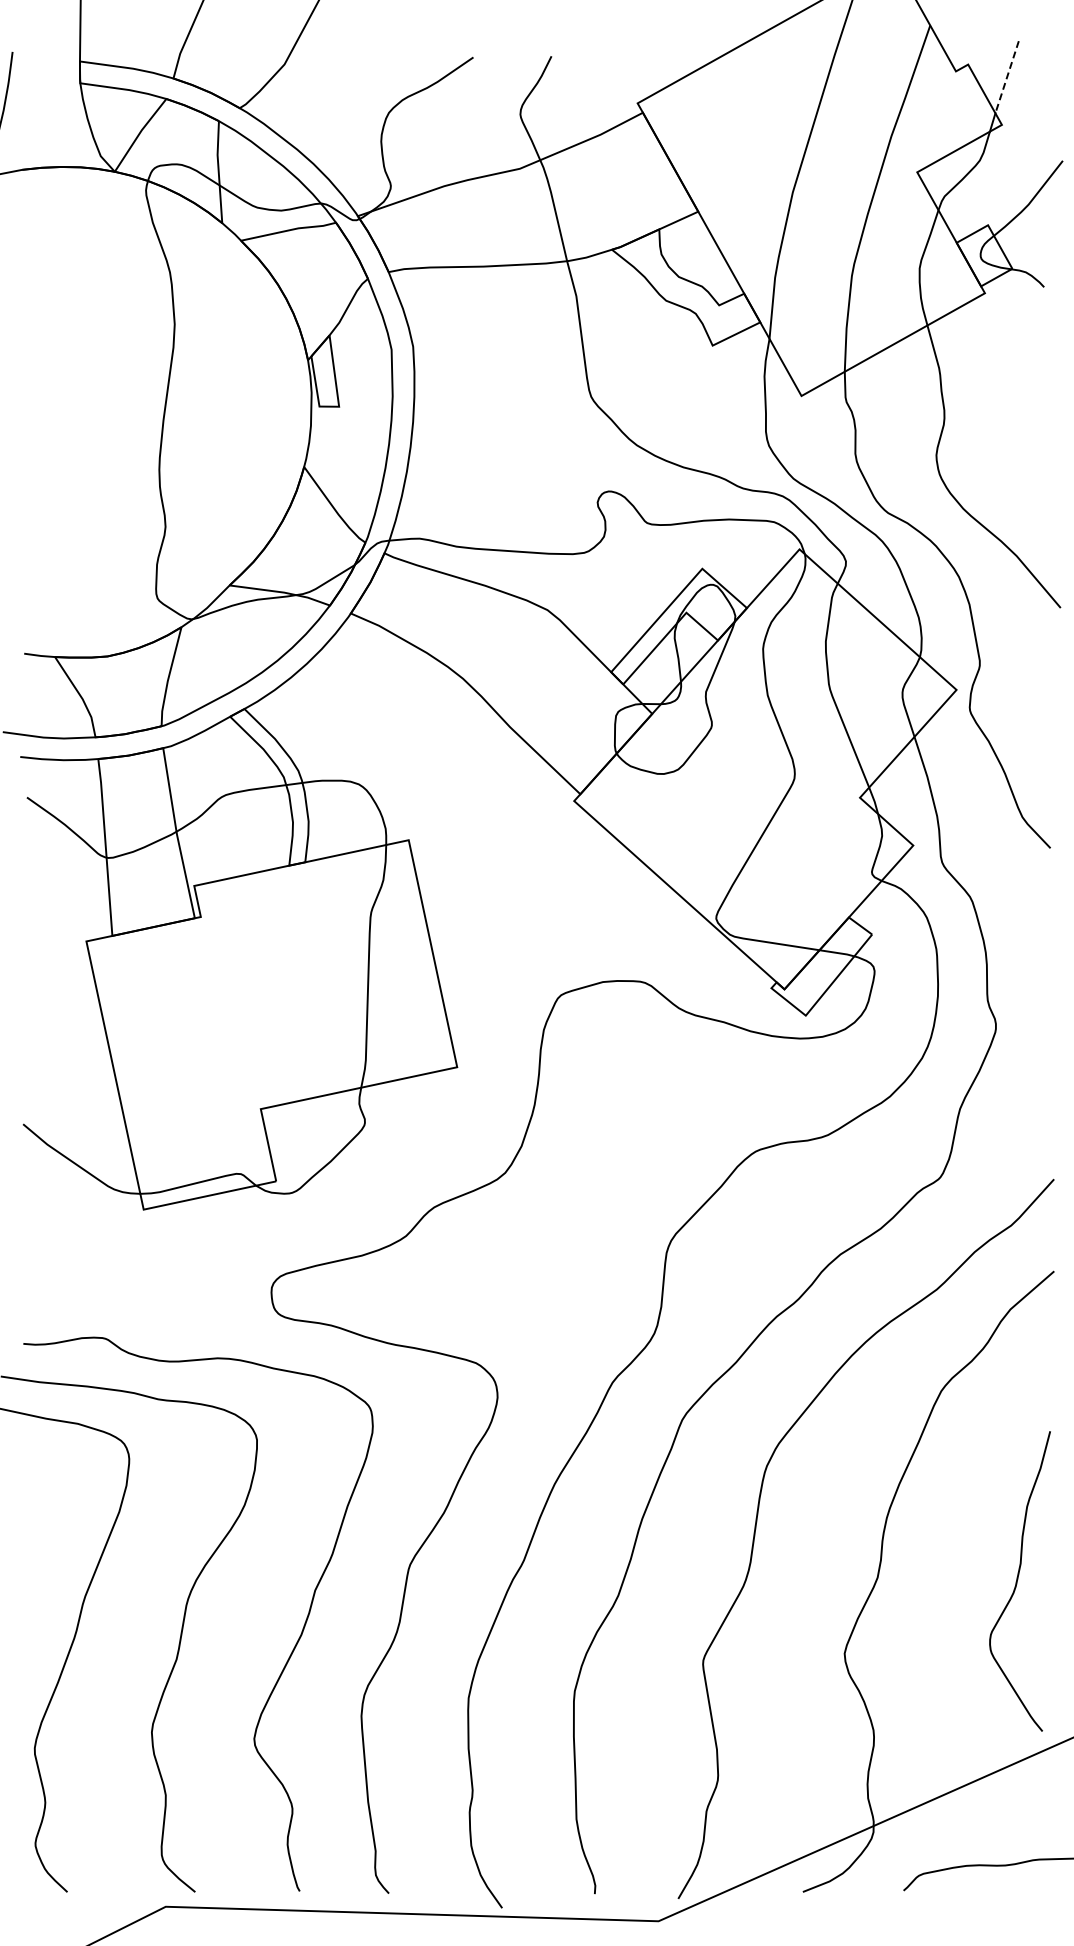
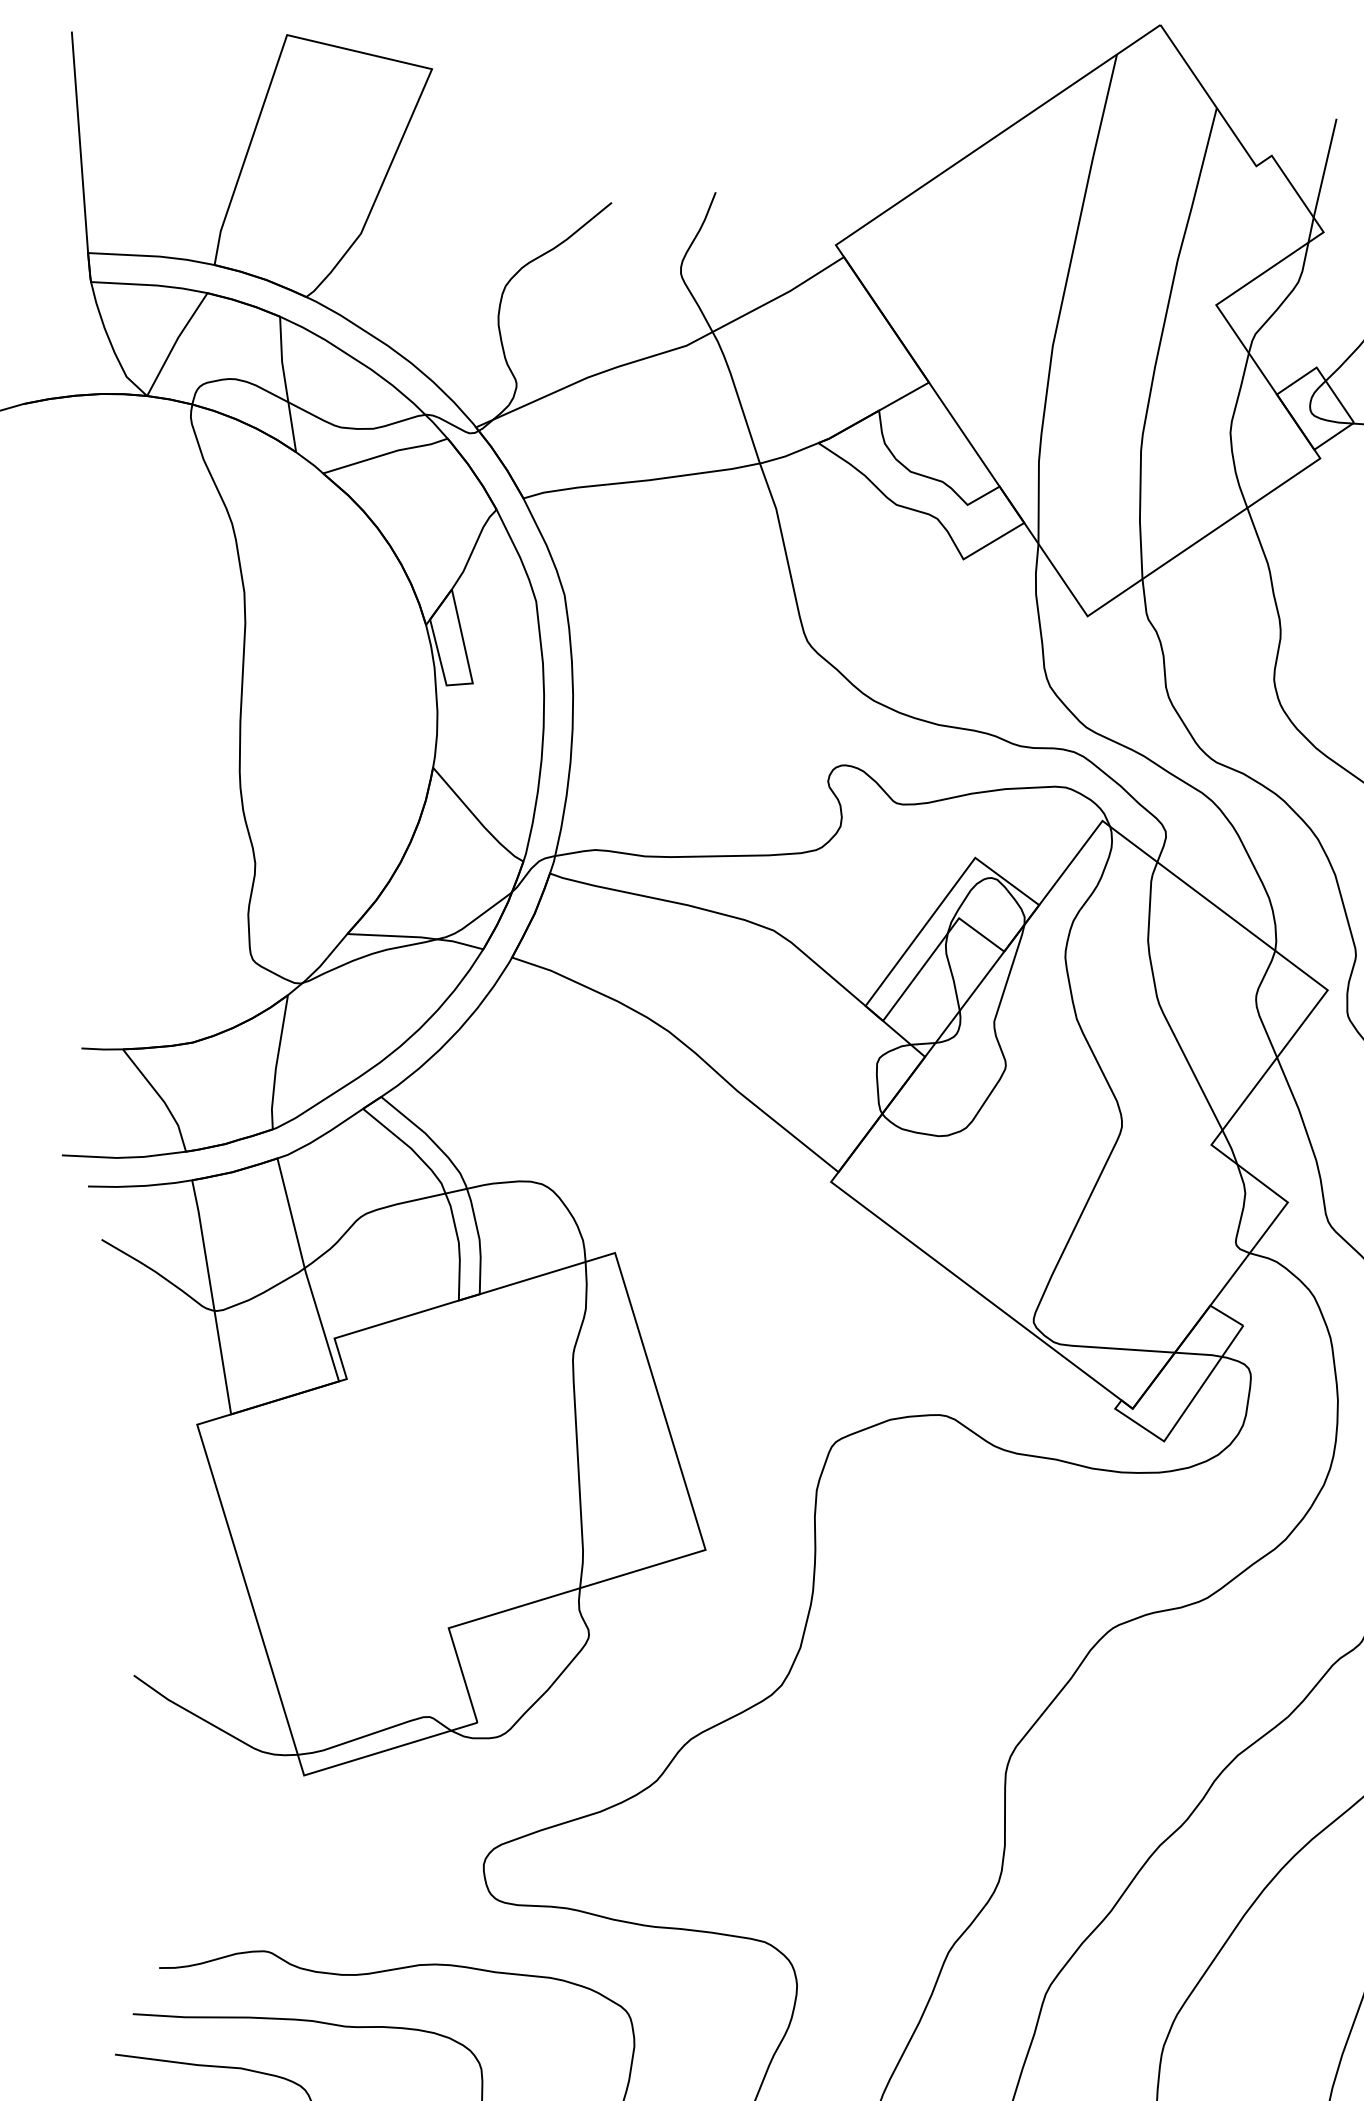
line: (1007, 77) -> (1325, 168), dashed -> solid

